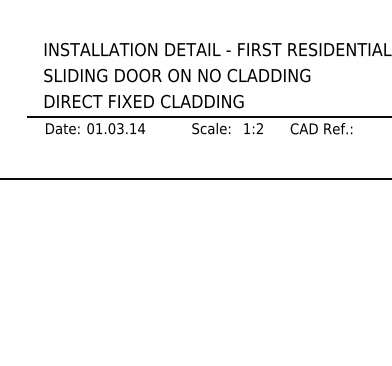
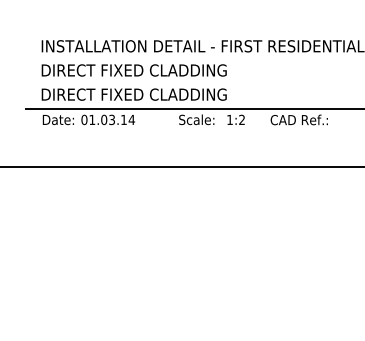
text: (176, 75) -> (164, 70), SLIDING DOOR ON NO CLADDING -> DIRECT FIXED CLADDING

